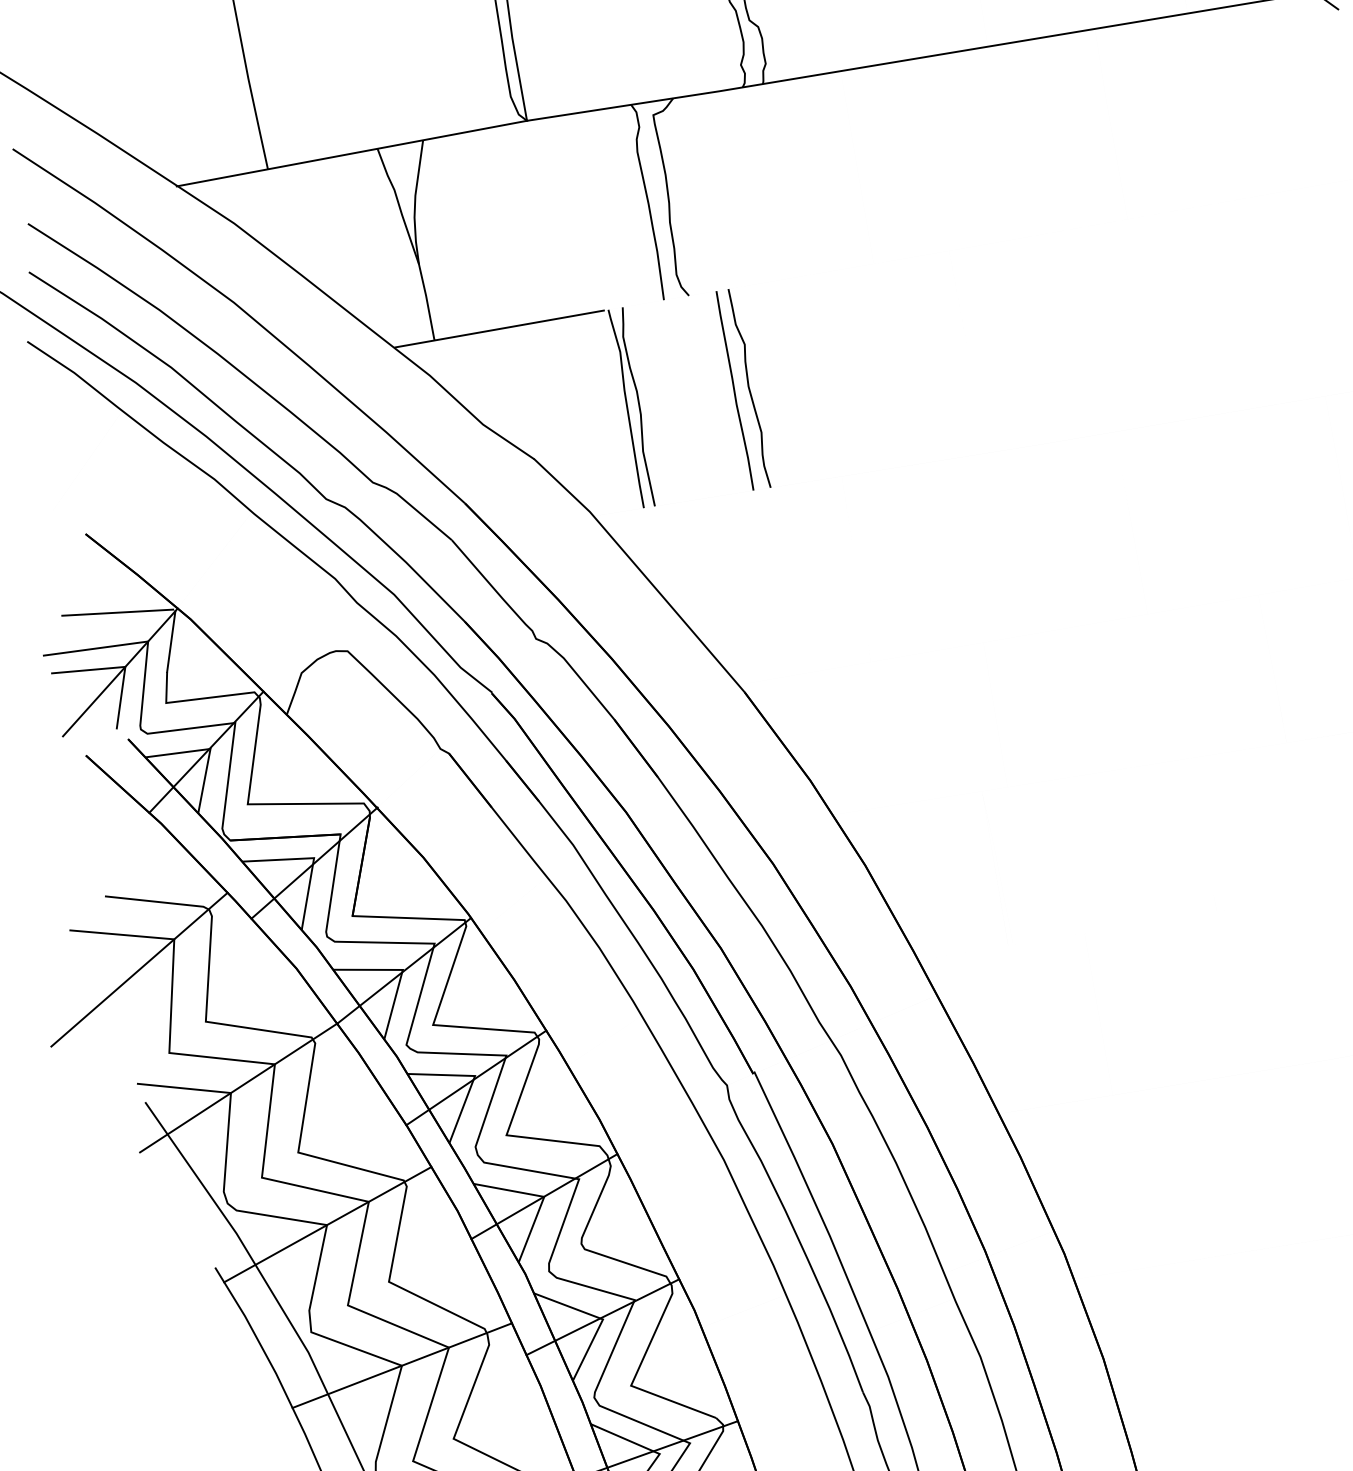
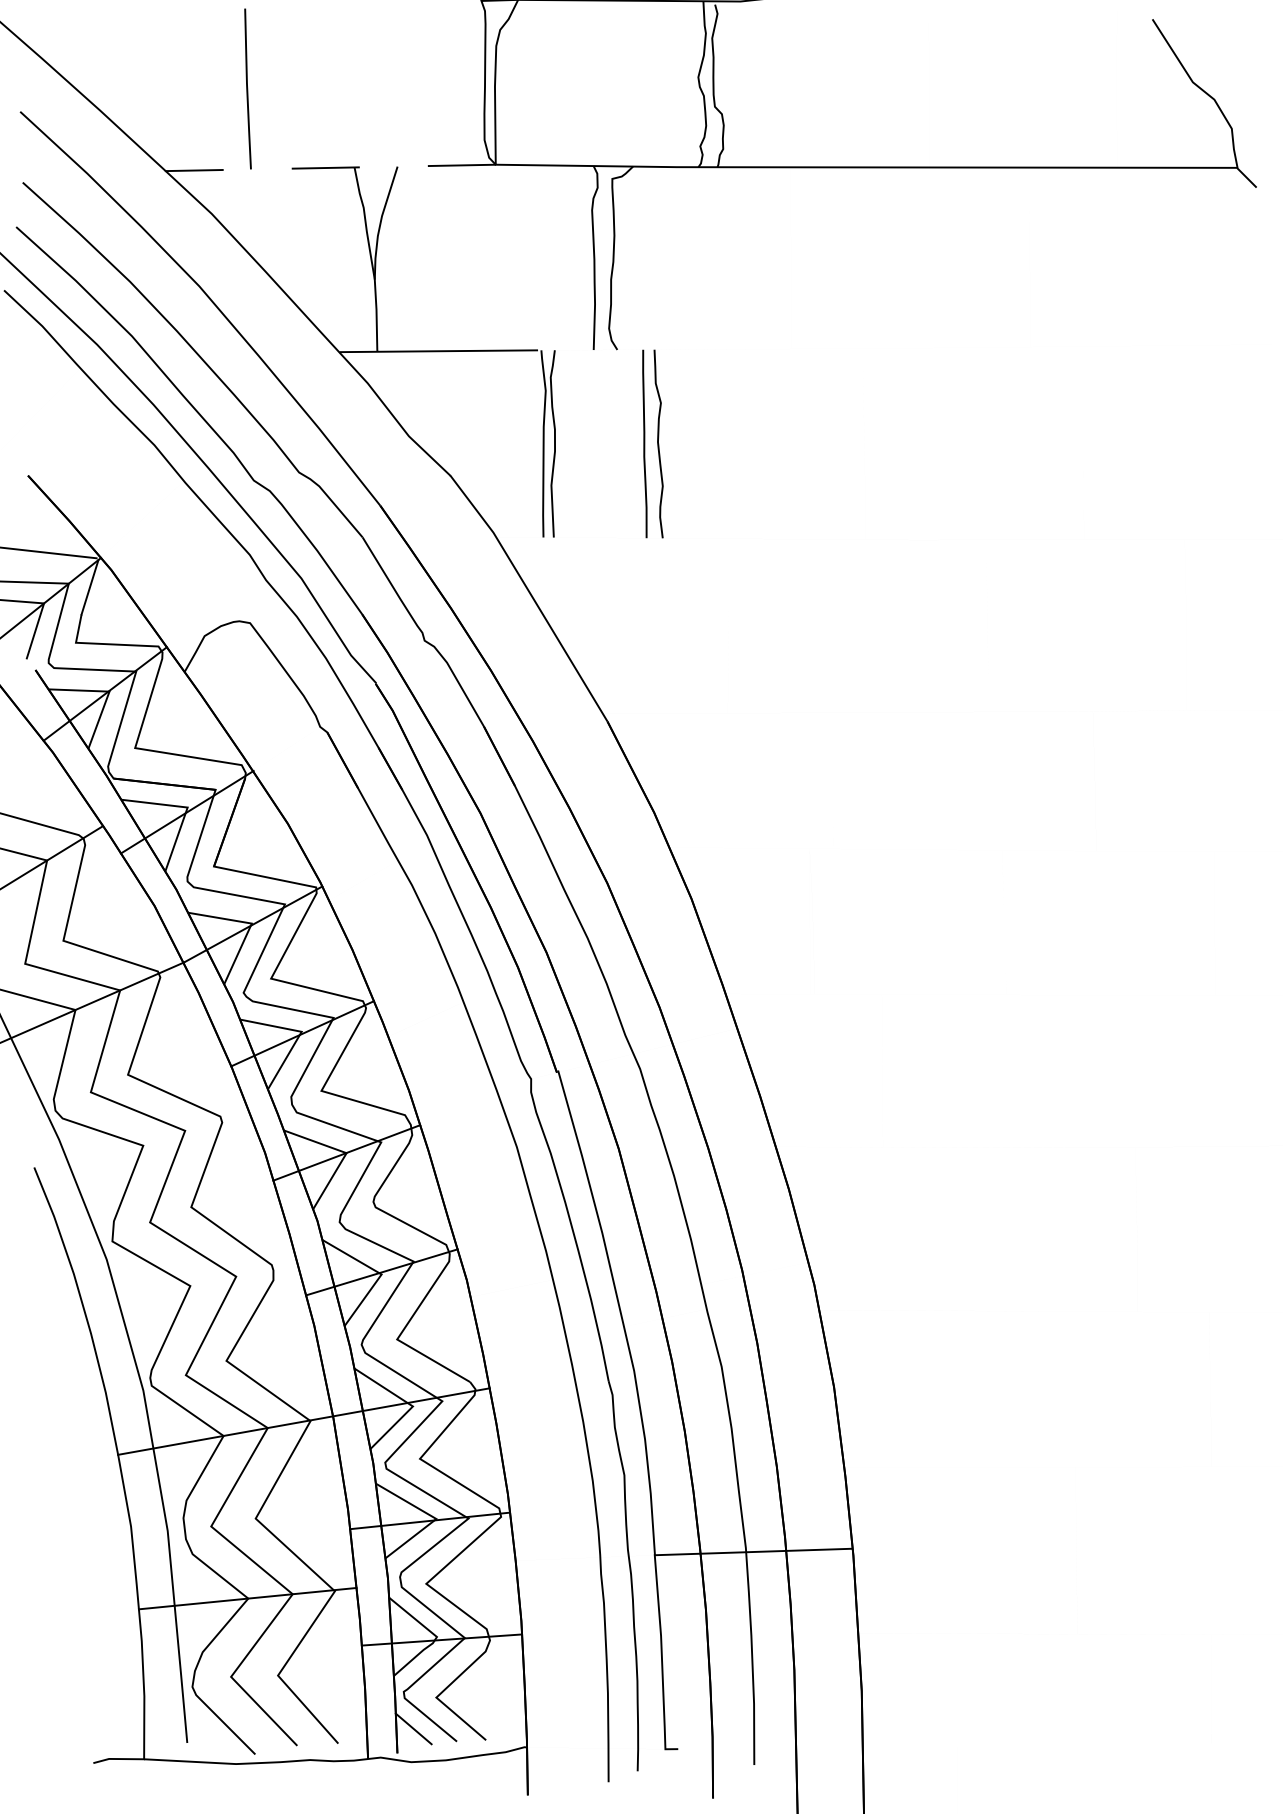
line: (352, 153) -> (330, 167), solid -> dashed
line: (327, 1224) -> (143, 1145), removed
line: (402, 1365) -> (190, 1285), removed

